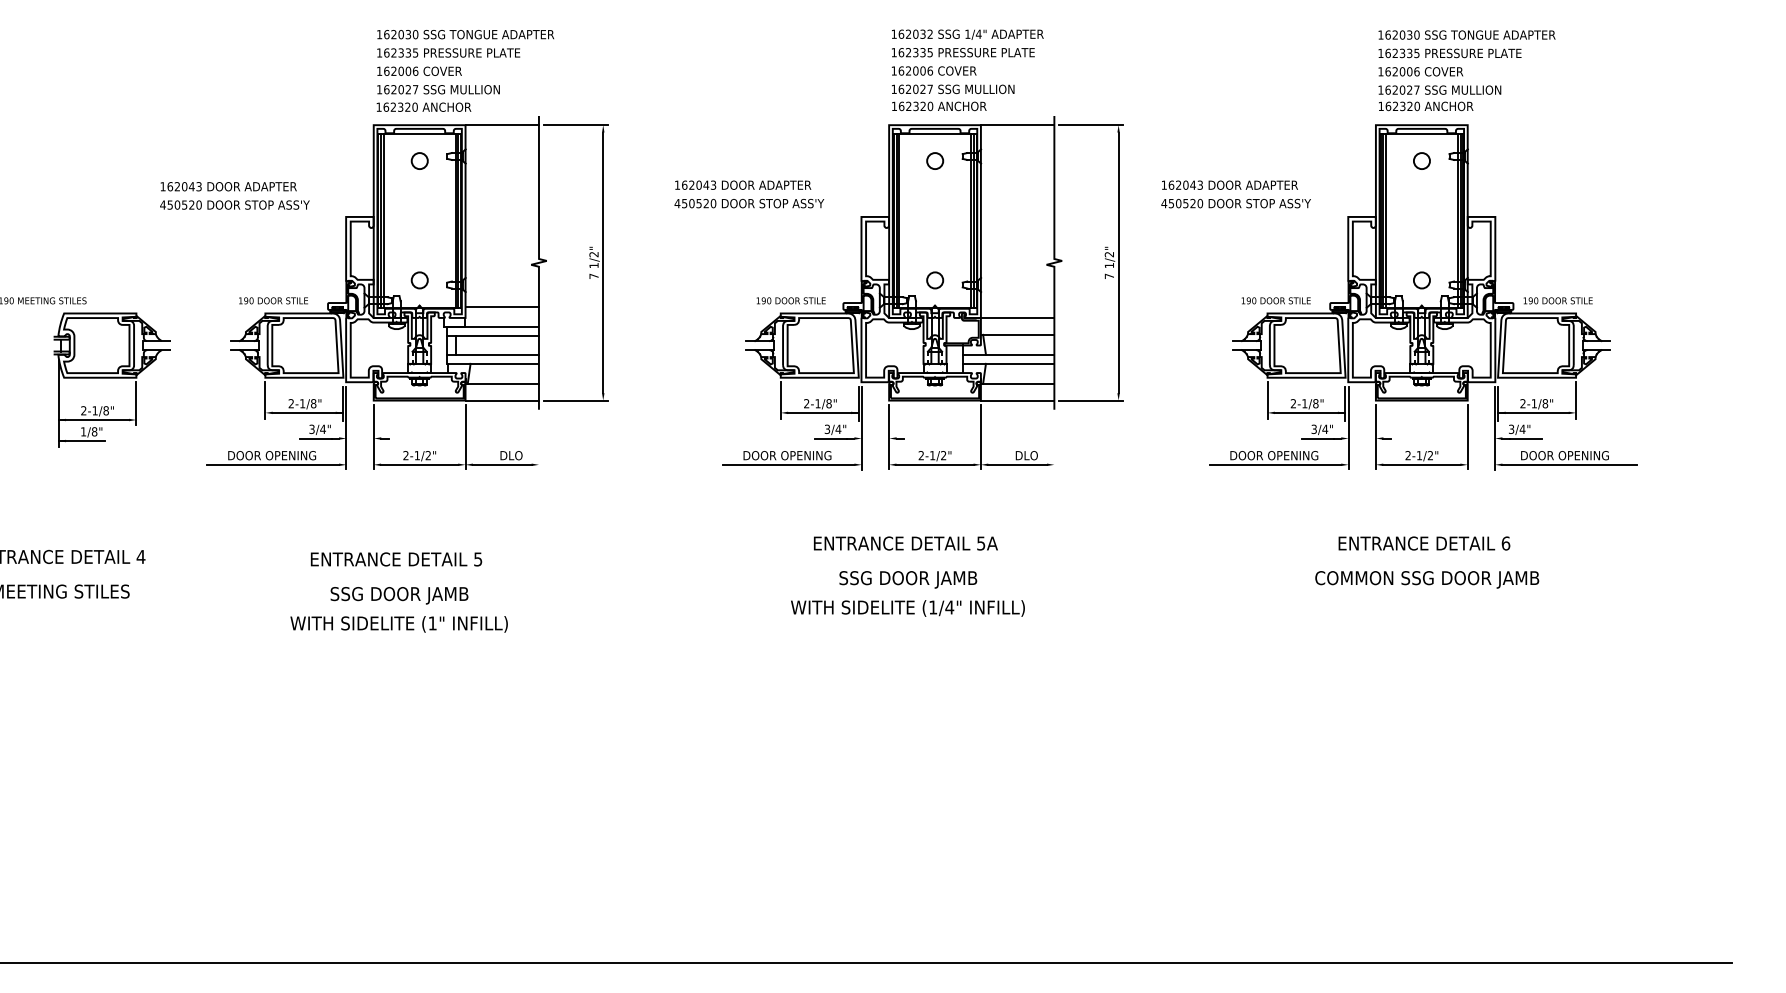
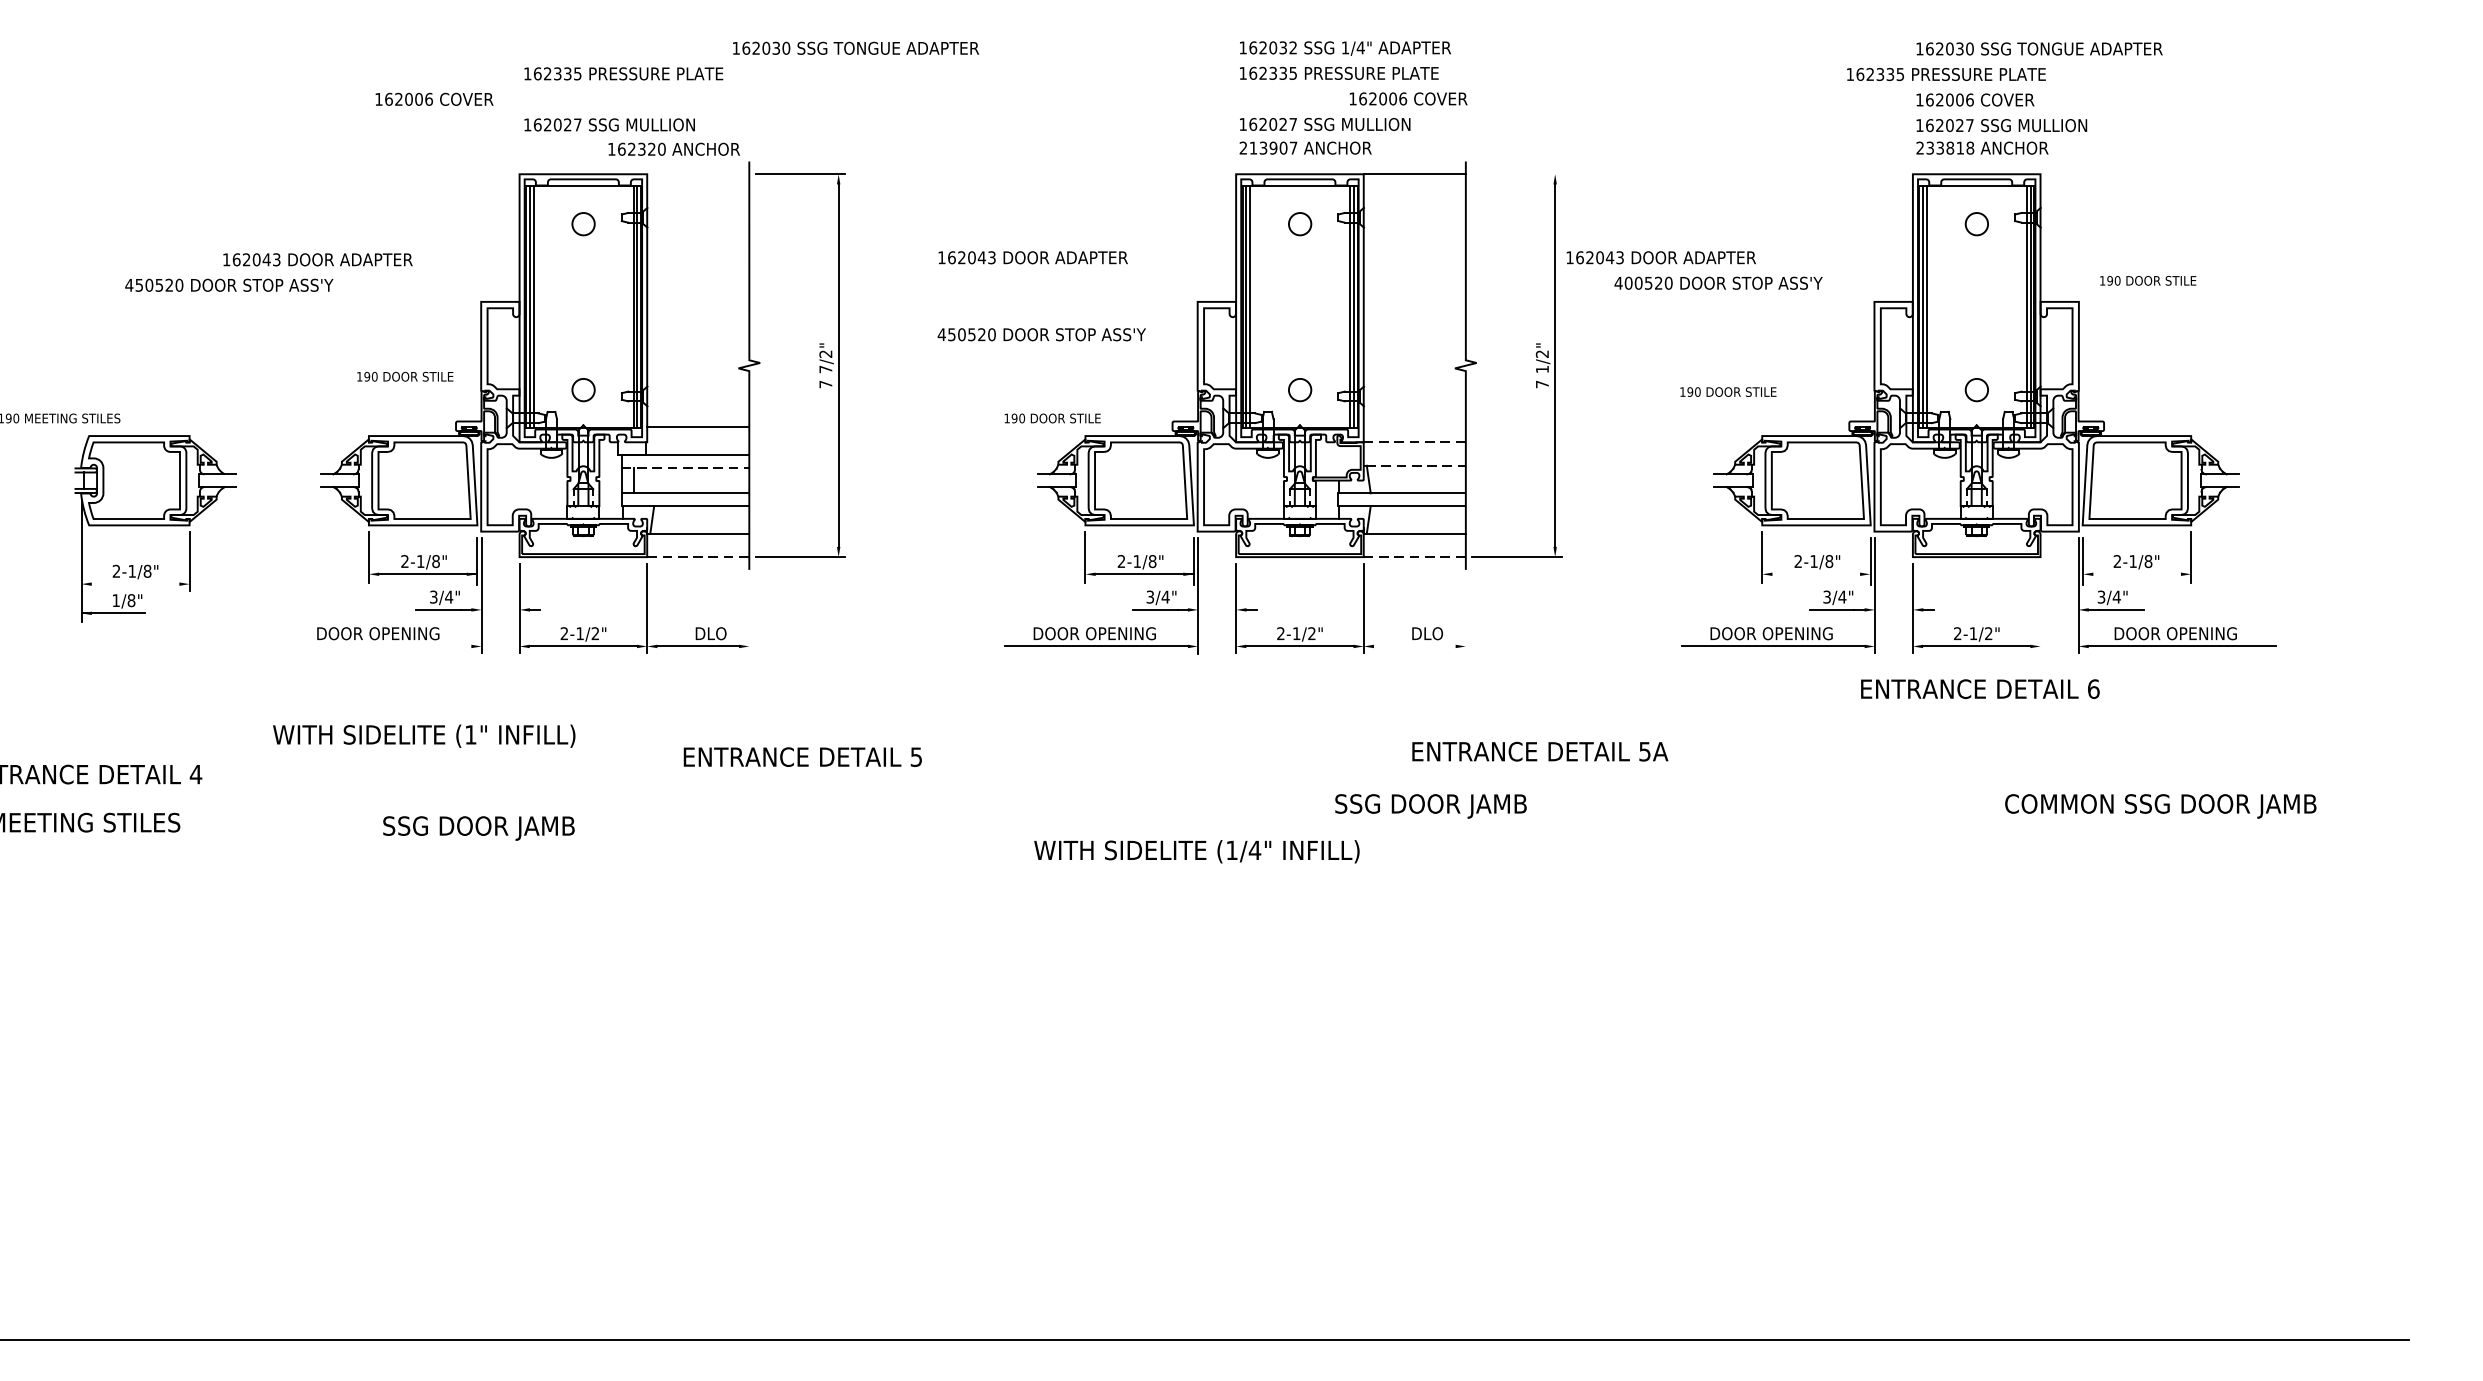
text: (465, 34) -> (855, 48), moved
text: (1449, 53) -> (1945, 74), moved
text: (419, 70) -> (434, 98), moved
text: (934, 70) -> (1409, 98), moved
text: (423, 106) -> (673, 148), moved
text: (912, 106) -> (1268, 148), 162320 -> 213907
text: (1399, 106) -> (1945, 148), 162320 -> 233818
line: (501, 125) -> (697, 174), removed
line: (1090, 125) -> (1516, 174), removed
text: (1229, 184) -> (1660, 256), moved
text: (749, 203) -> (1041, 334), moved
text: (1171, 203) -> (1628, 283), 450520 -> 400520
text: (234, 204) -> (228, 284), moved
text: (593, 265) -> (825, 369), 1/2" -> 7/2"
text: (273, 300) -> (405, 376), moved
text: (790, 300) -> (1051, 418), moved
text: (1275, 300) -> (1727, 391), moved
text: (1557, 300) -> (2147, 280), moved
line: (1017, 317) -> (1414, 441), solid -> dashed
line: (1018, 334) -> (1415, 465), solid -> dashed
line: (493, 336) -> (686, 468), solid -> dashed
line: (502, 400) -> (698, 557), solid -> dashed
line: (1017, 400) -> (1414, 557), solid -> dashed
line: (1309, 412) -> (1820, 573), removed
line: (1533, 412) -> (2131, 573), removed
line: (93, 420) -> (129, 584), removed
line: (1467, 437) -> (2040, 608), removed
line: (273, 464) -> (380, 646), removed
line: (1017, 464) -> (1414, 646), removed
text: (905, 543) -> (1539, 751), moved
text: (1424, 543) -> (1980, 689), moved
text: (396, 559) -> (802, 757), moved
text: (908, 579) -> (1431, 805), moved
text: (1427, 579) -> (2161, 805), moved
text: (399, 595) -> (478, 828), moved
text: (907, 608) -> (1196, 851), moved
text: (398, 624) -> (423, 736), moved

